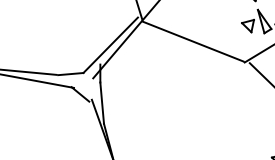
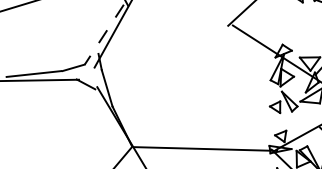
line: (192, 41) -> (177, 16), removed
line: (110, 45) -> (104, 34), solid -> dashed

